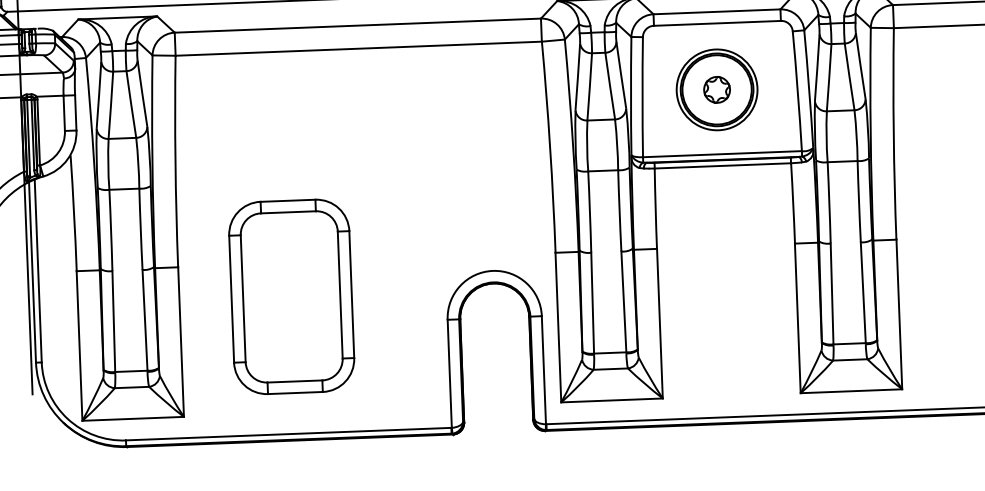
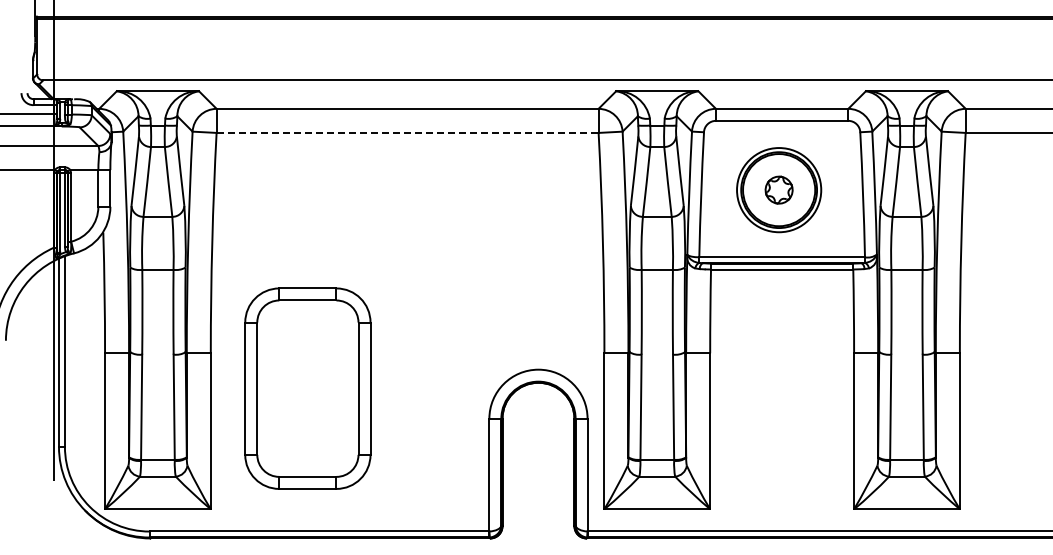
line: (358, 48) -> (407, 132), solid -> dashed
part: (291, 296) -> (307, 388), moved

